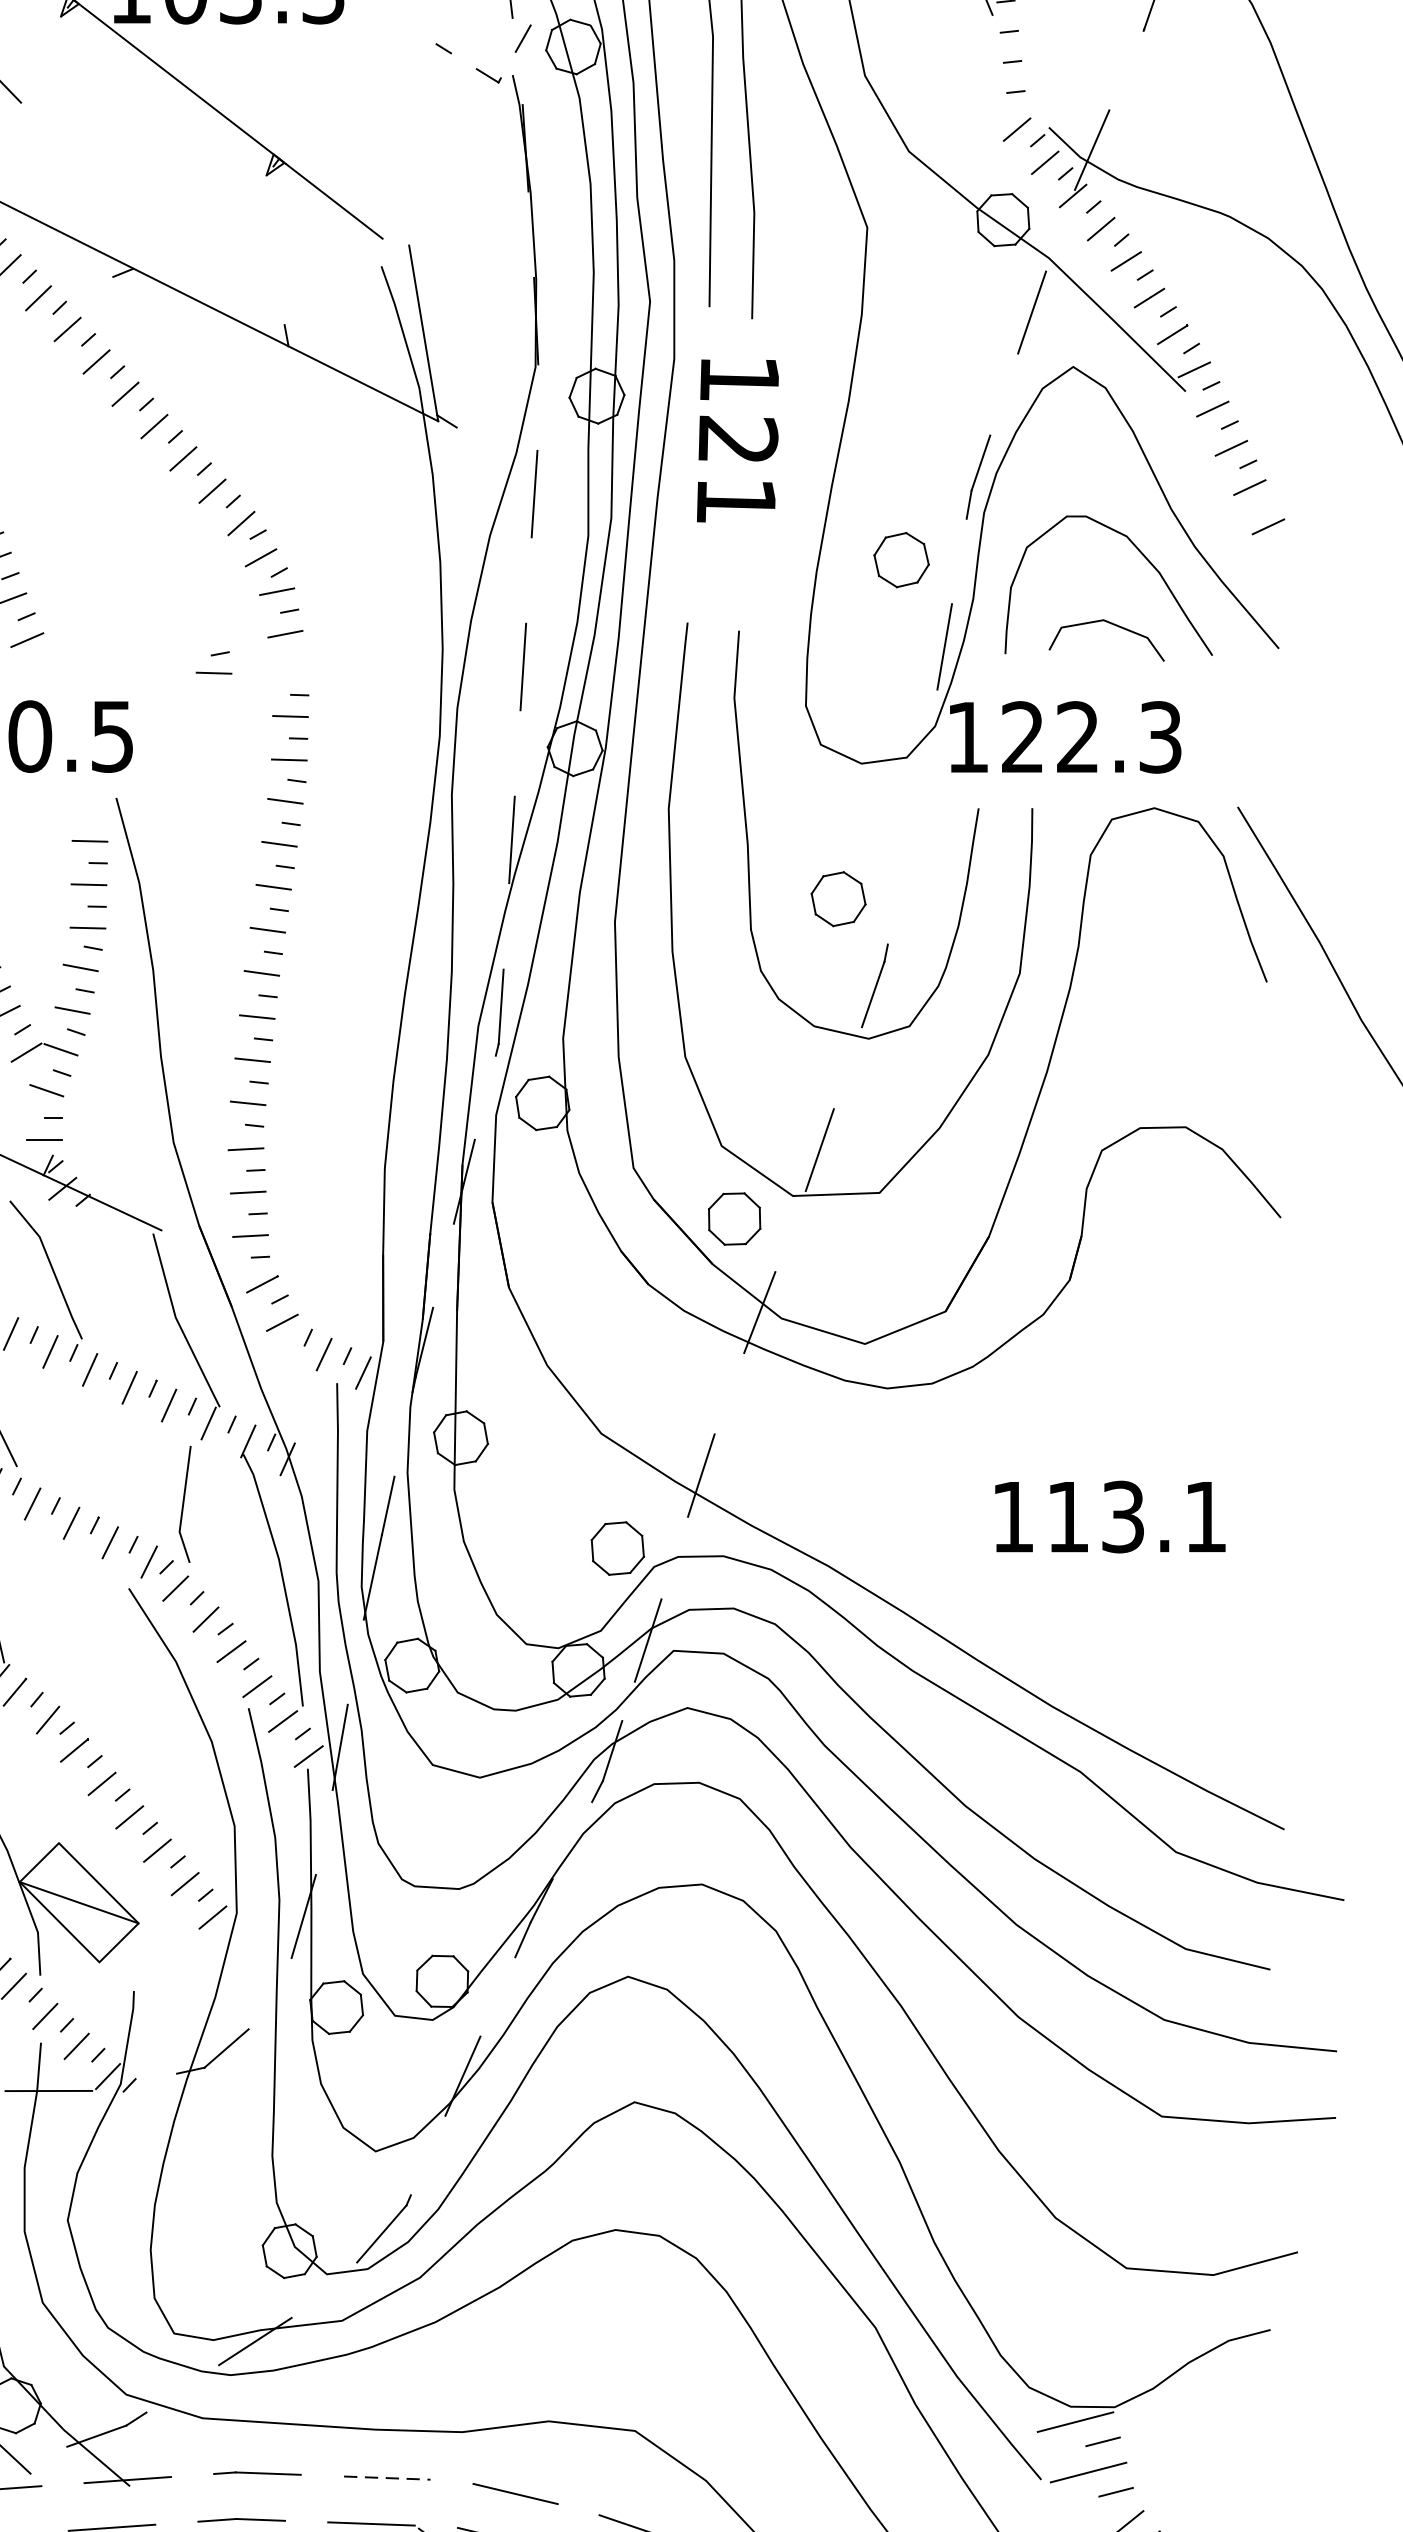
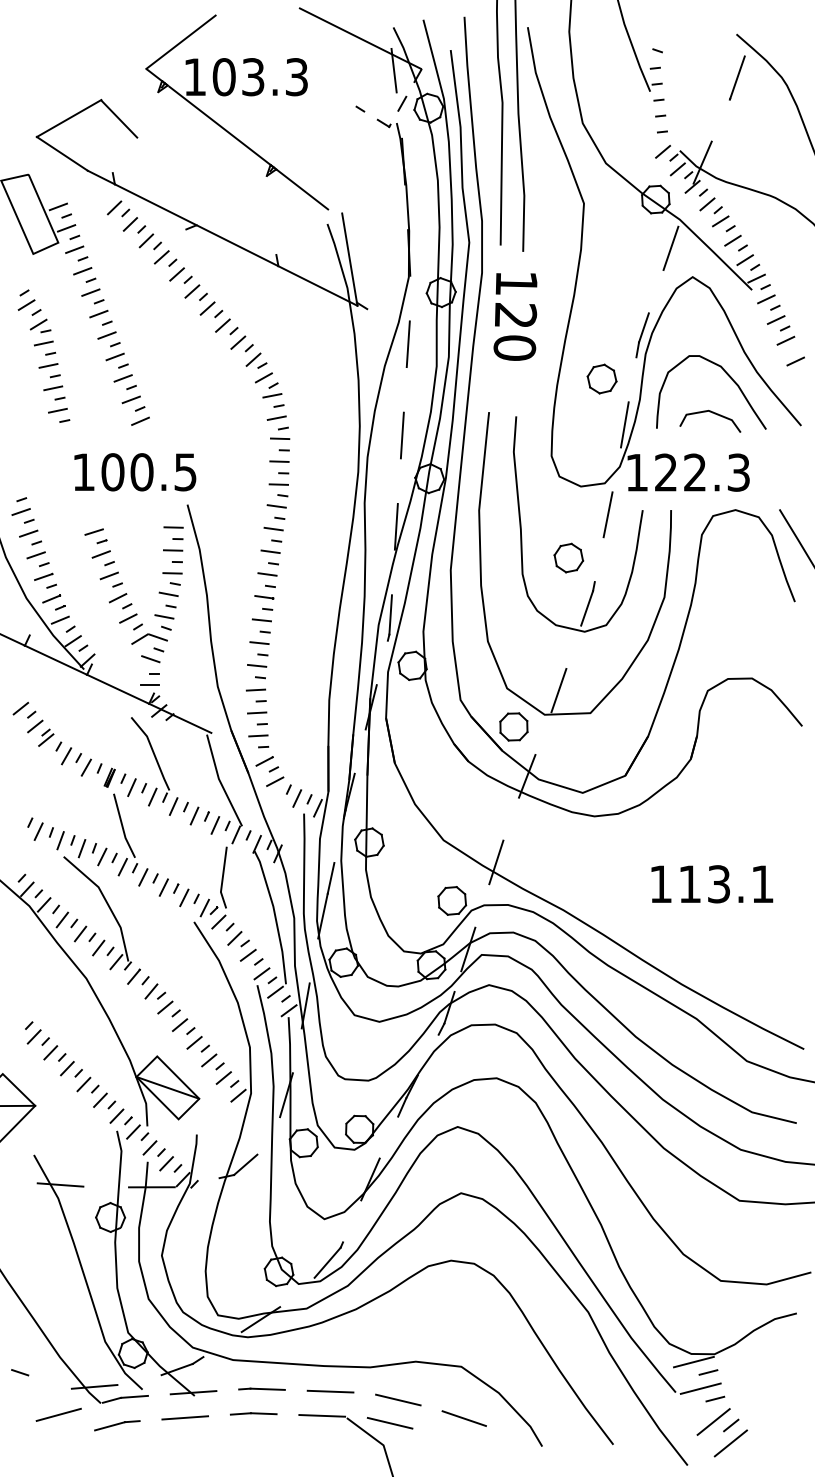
text: (735, 500) -> (514, 347), 121 -> 120
part: (214, 661) -> (280, 432), moved
line: (911, 816) -> (607, 514), added
line: (387, 2477) -> (330, 1391), dashed -> solid

